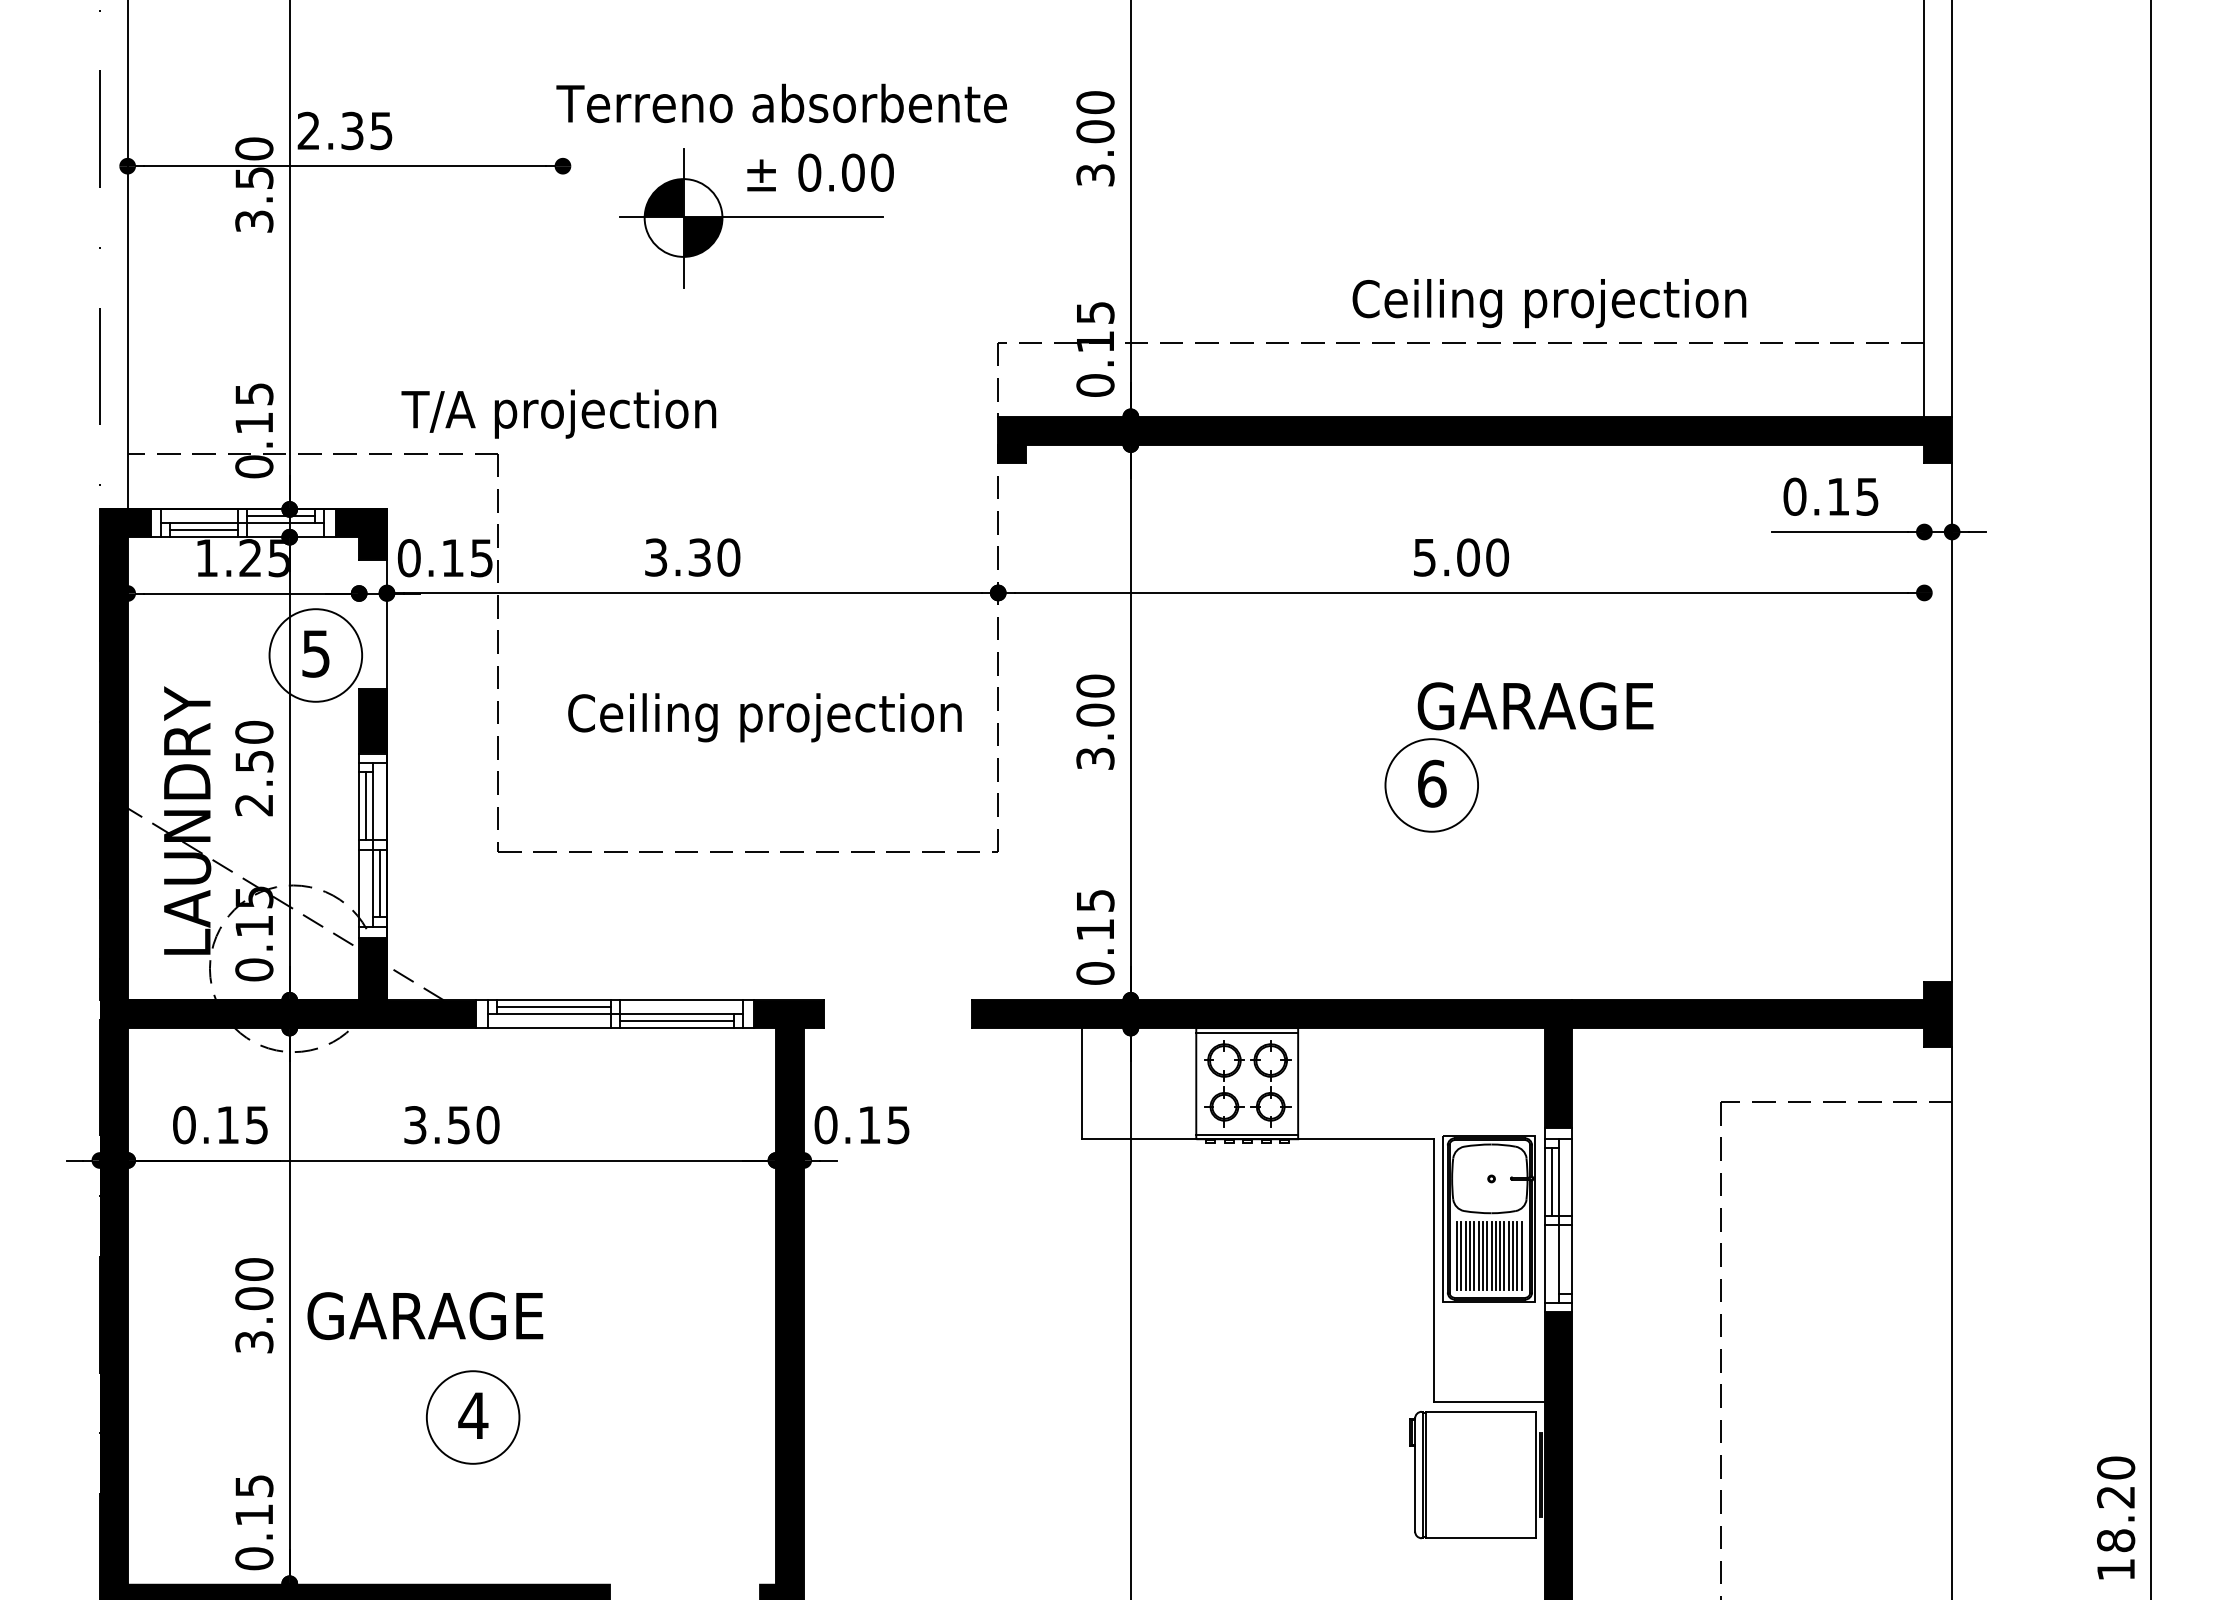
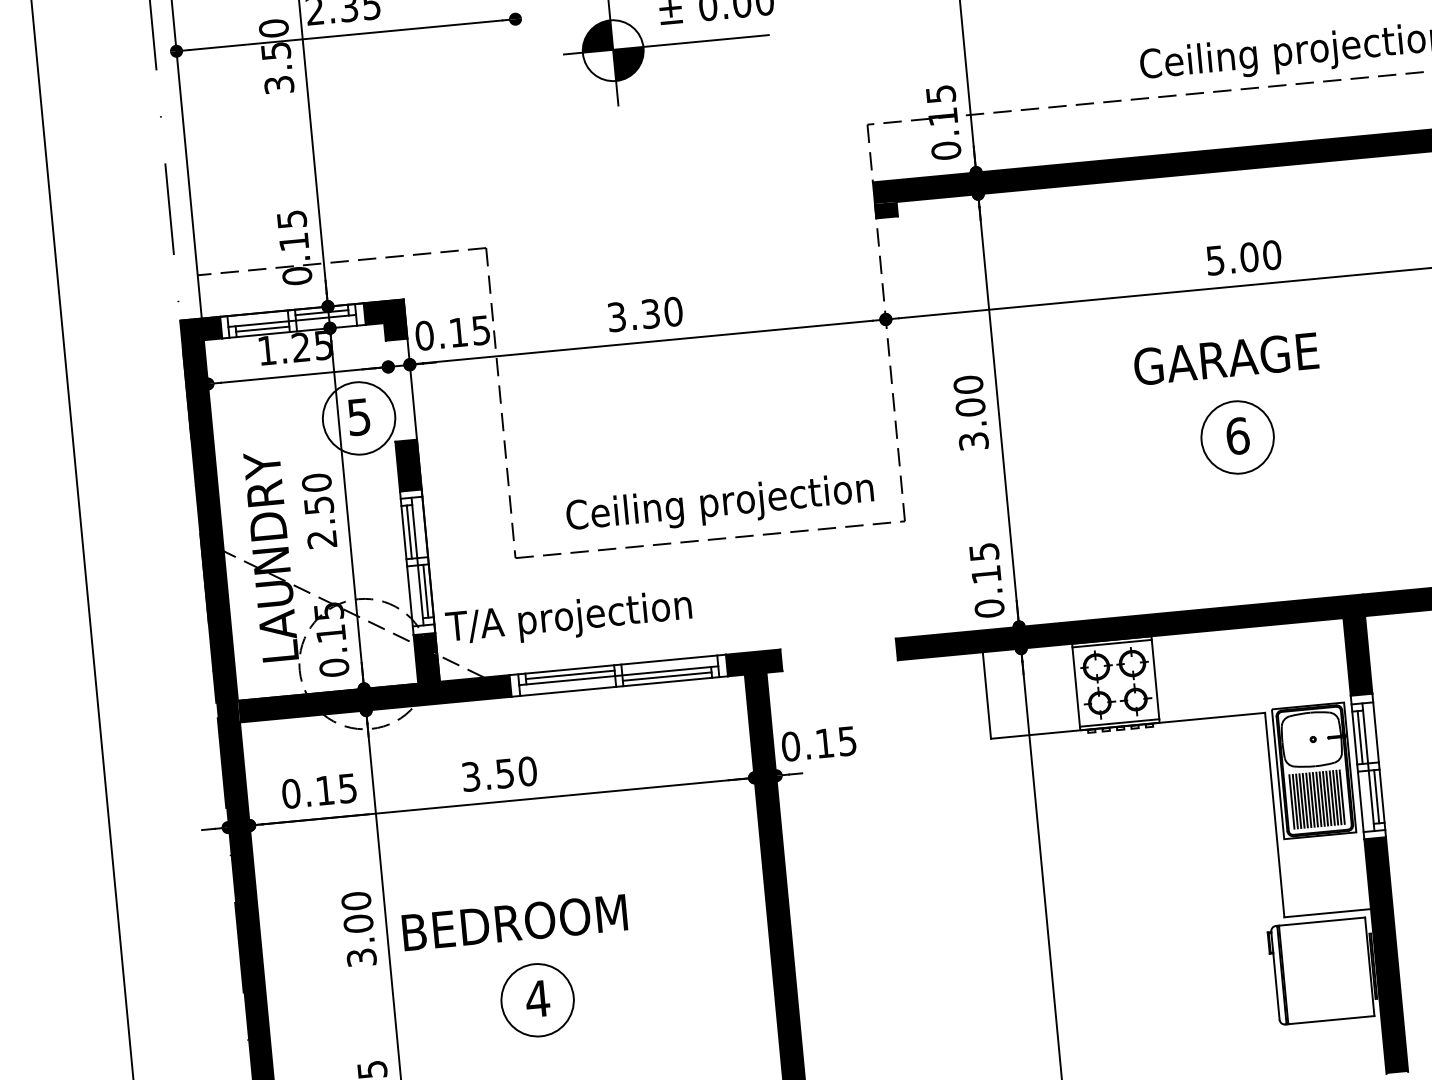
text: (558, 413) -> (568, 618), moved
text: (1535, 706) -> (1226, 359), moved
text: (764, 717) -> (719, 504), moved
line: (1565, 1259) -> (1376, 796), added
text: (451, 1316) -> (513, 923), GARAGE -> BEDROOM

